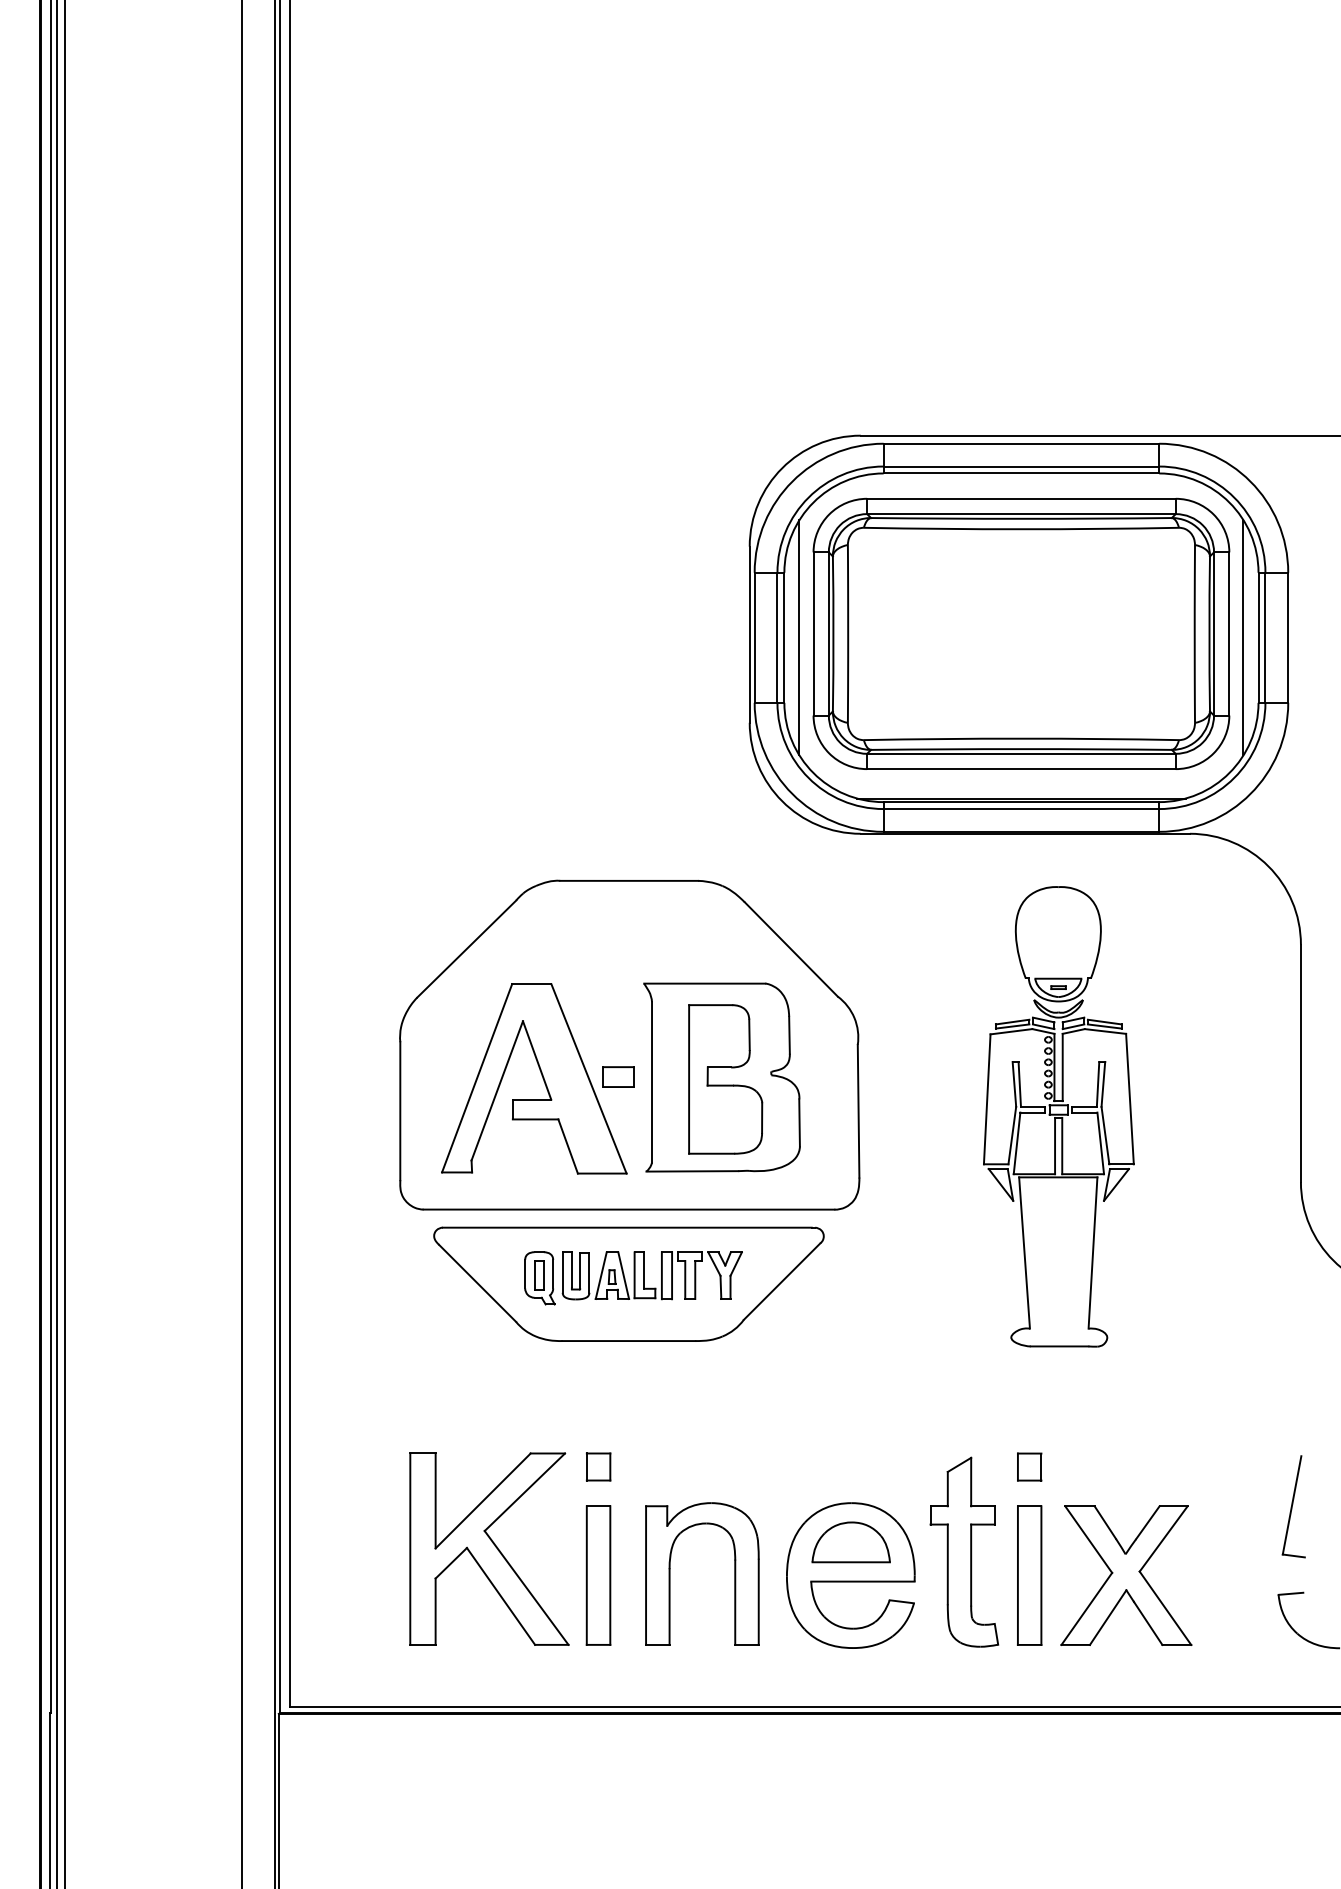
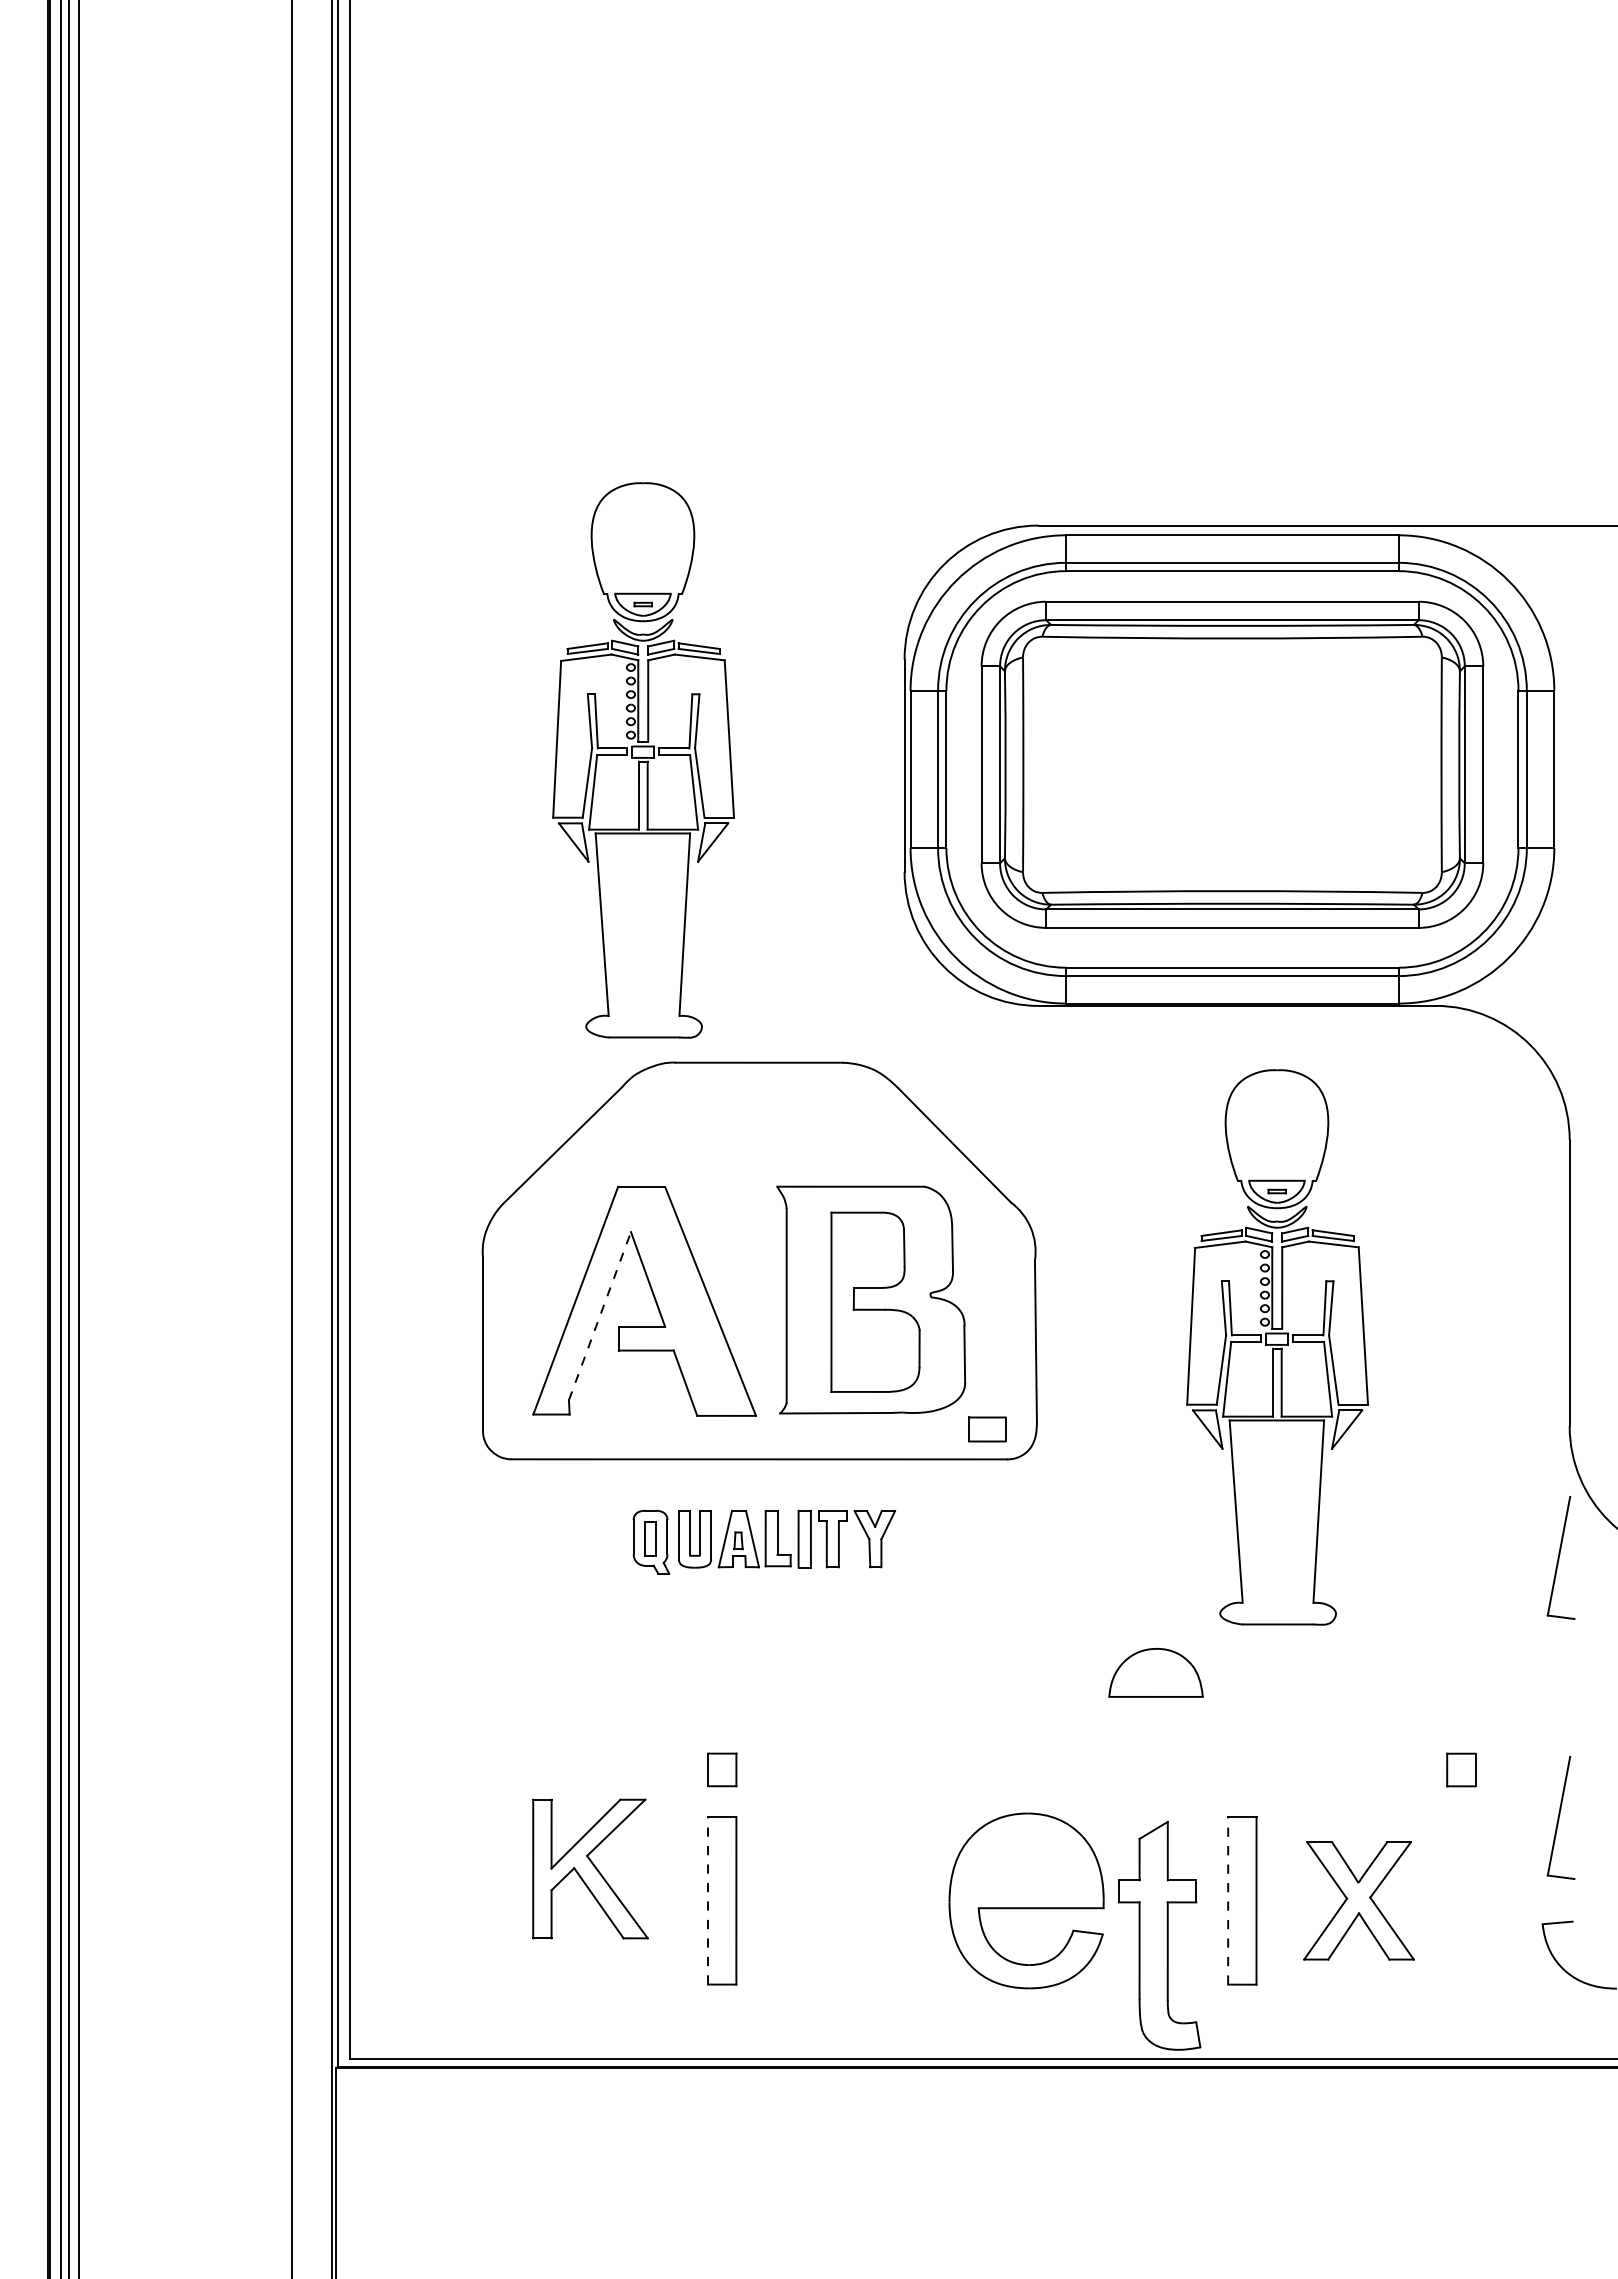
part: (533, 630) -> (643, 760), added
line: (799, 637) -> (964, 769), removed
line: (1243, 637) -> (1500, 769), removed
line: (1021, 798) -> (1232, 963), removed
part: (618, 1077) -> (987, 1429), moved
line: (496, 1091) -> (599, 1316), solid -> dashed
part: (628, 1284) -> (758, 1549), removed
part: (1293, 1290) -> (1560, 1557), added
part: (1029, 1466) -> (1461, 1769), moved
part: (850, 1542) -> (1155, 1672), moved
part: (489, 1548) -> (590, 1868), size x0.6
part: (964, 1552) -> (1159, 1935), moved
part: (670, 1573) -> (808, 1898), removed
line: (587, 1575) -> (708, 1900), solid -> dashed
part: (1125, 1575) -> (1358, 1900), size x0.7
line: (1018, 1576) -> (1228, 1901), solid -> dashed

